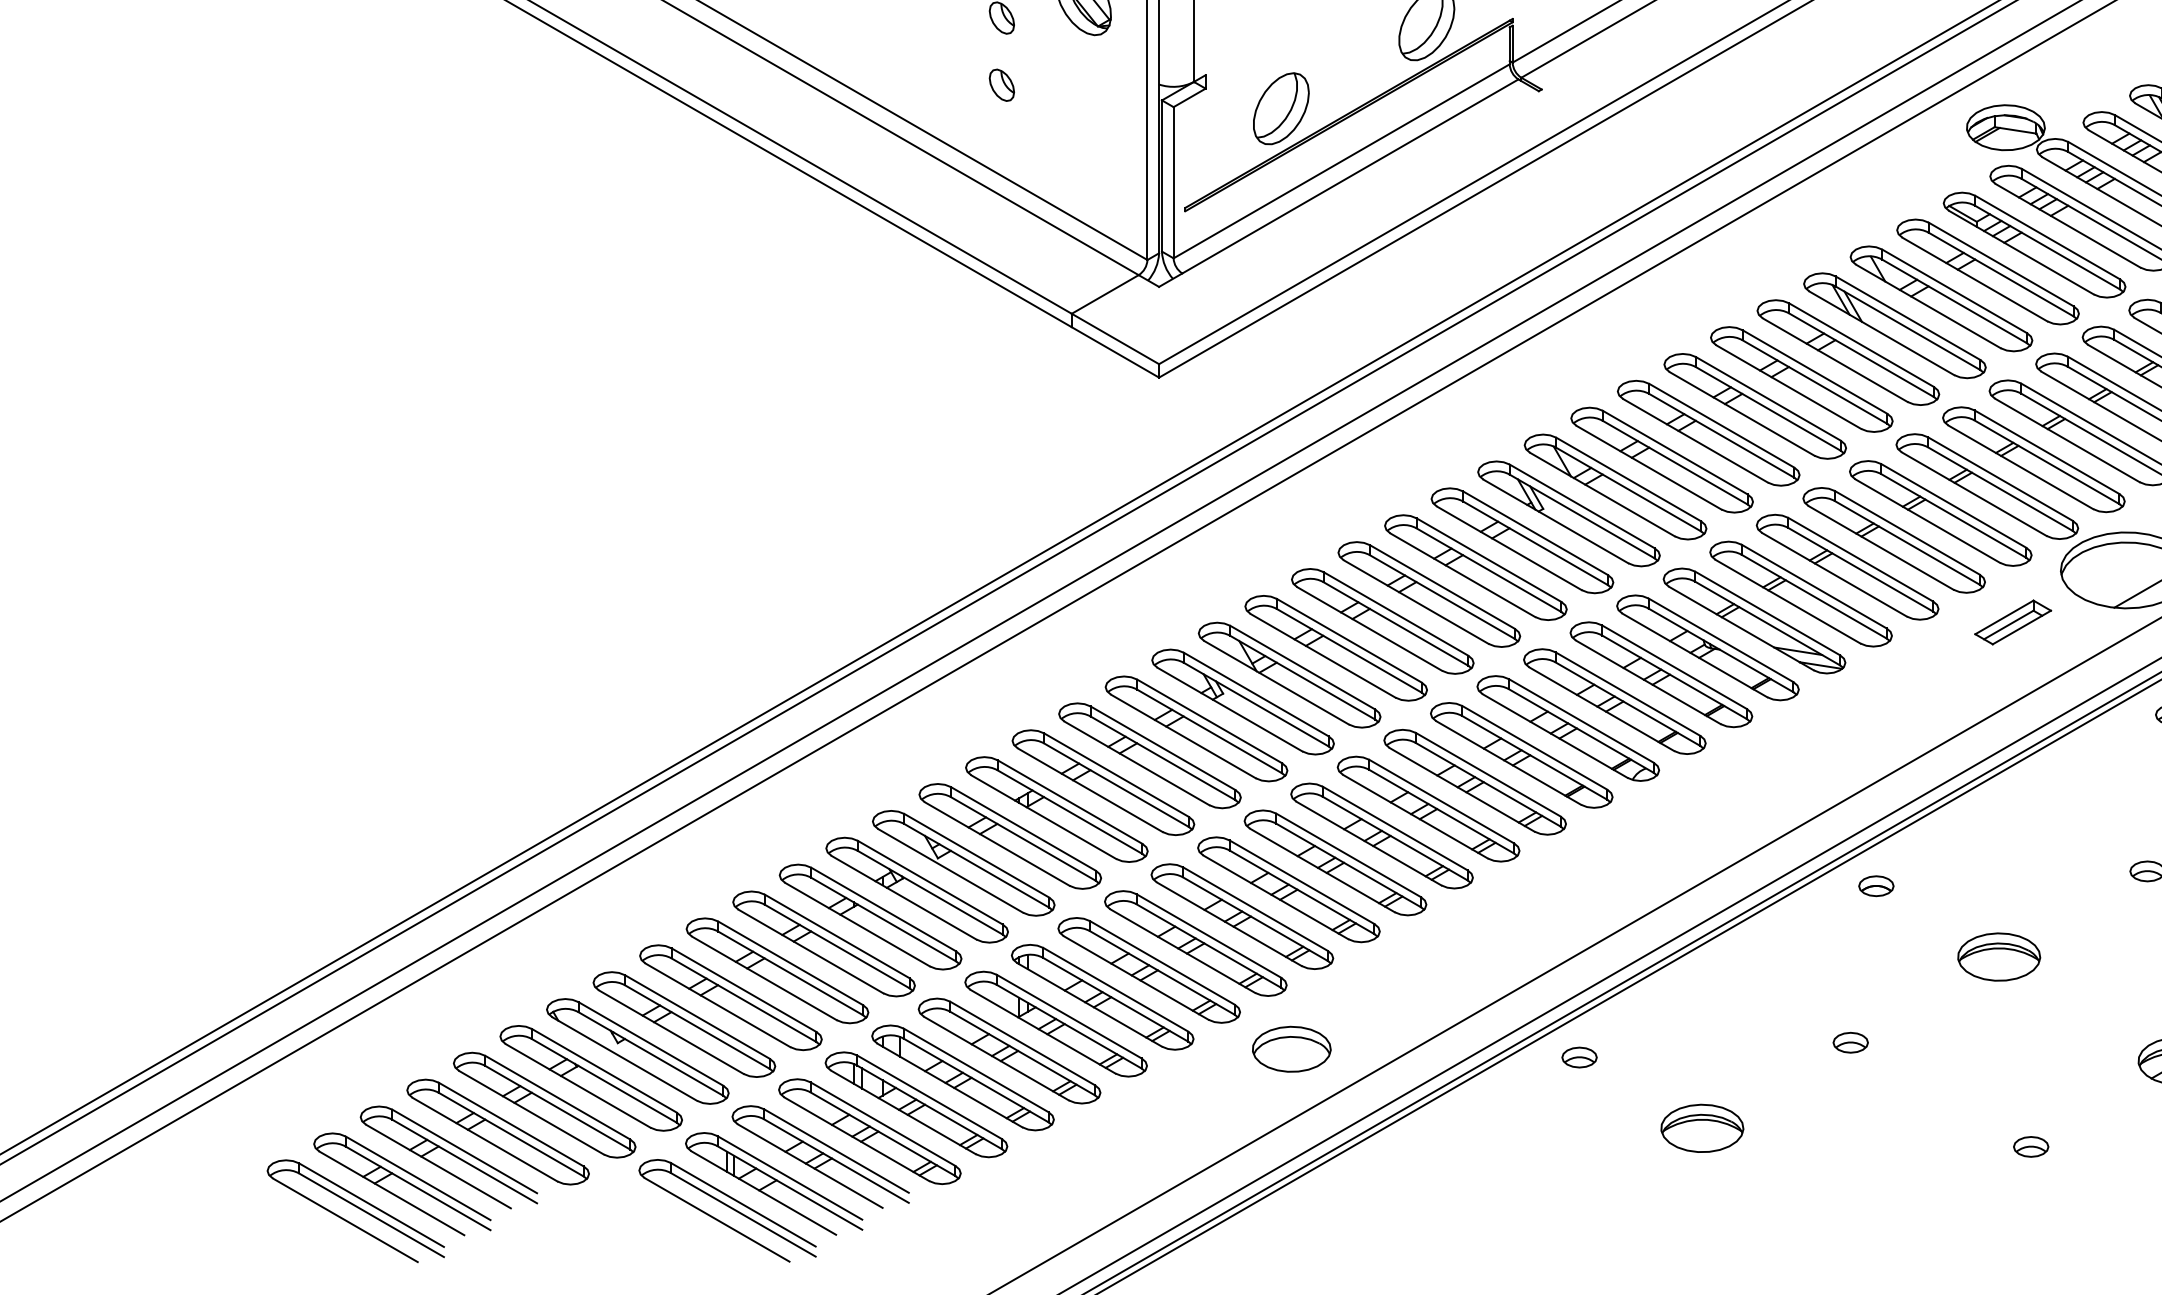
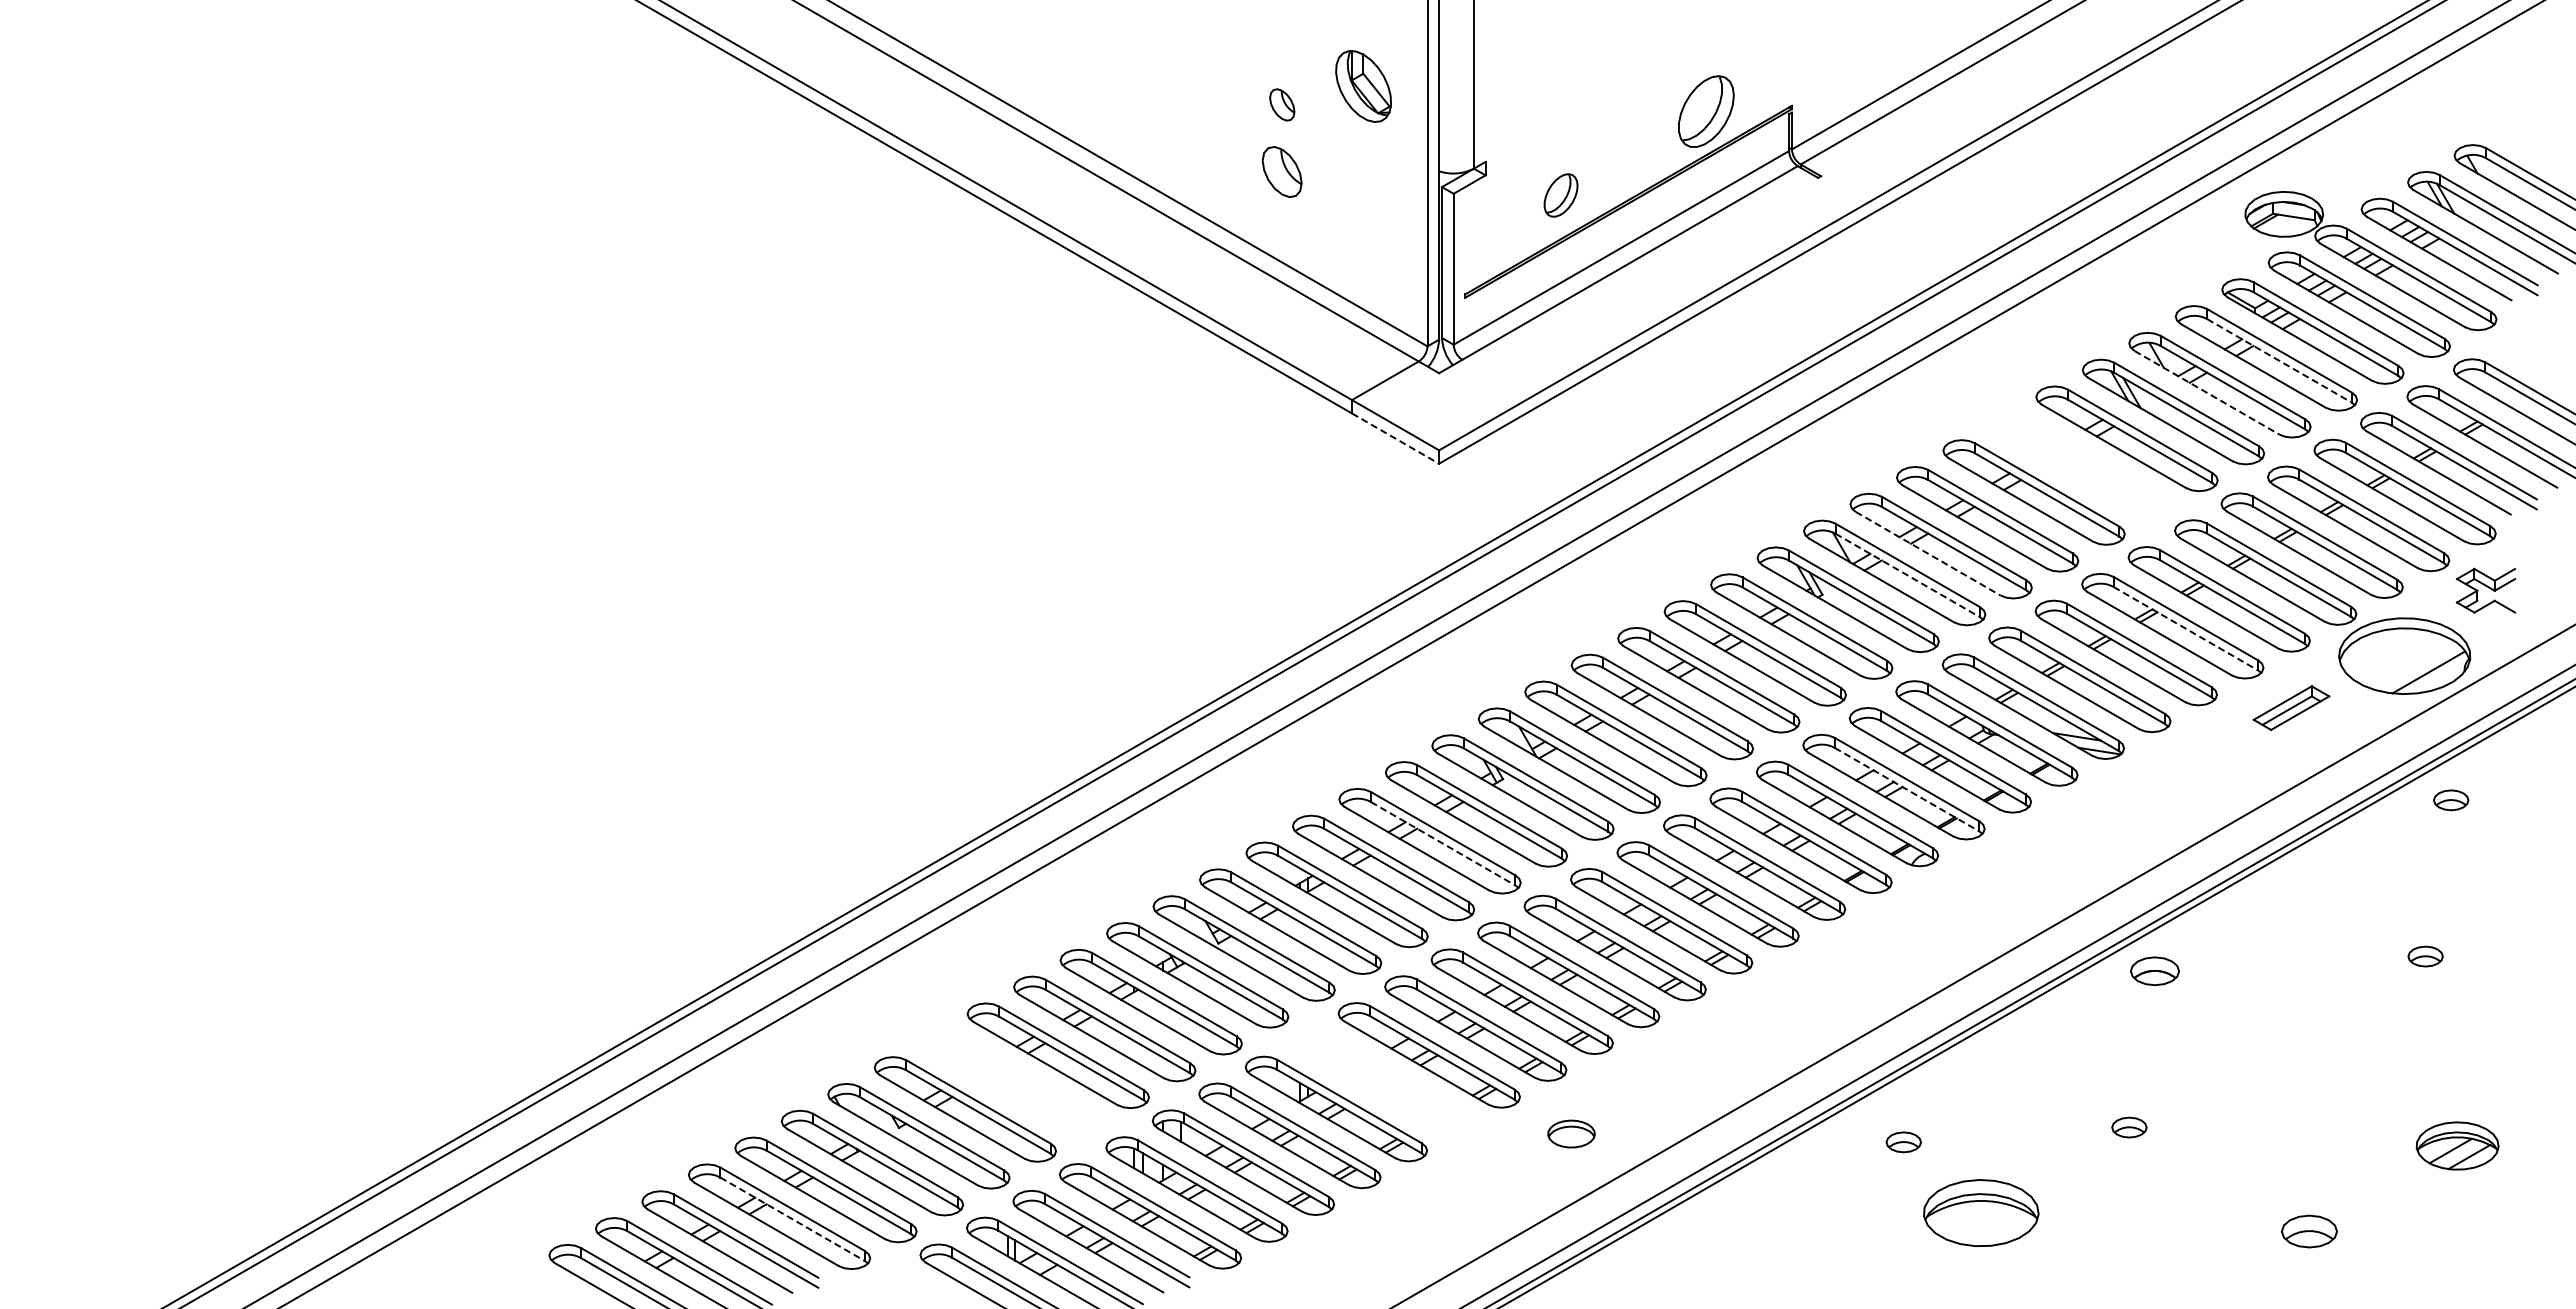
part: (1002, 84) -> (1282, 171), size x1.6
part: (1280, 108) -> (1560, 195), size x0.6
line: (2001, 275) -> (2279, 361), solid -> dashed
line: (1929, 306) -> (2207, 392), solid -> dashed
line: (1115, 352) -> (1395, 438), solid -> dashed
part: (1801, 379) -> (2080, 465), removed
line: (1649, 467) -> (1928, 553), solid -> dashed
line: (1629, 489) -> (1908, 575), solid -> dashed
line: (1907, 542) -> (2186, 628), solid -> dashed
line: (1628, 704) -> (1907, 789), solid -> dashed
line: (1163, 758) -> (1443, 843), solid -> dashed
part: (1875, 886) -> (2154, 971), size x1.4
part: (1999, 956) -> (2277, 1041), removed
part: (730, 997) -> (1011, 1082), removed
part: (1102, 997) -> (1382, 1082), removed
part: (1291, 1048) -> (1571, 1133), size x0.6
part: (1579, 1057) -> (1903, 1142), moved
part: (1702, 1127) -> (1981, 1212), size x1.4
line: (512, 1134) -> (793, 1219), solid -> dashed
part: (2031, 1146) -> (2309, 1231), size x1.6

